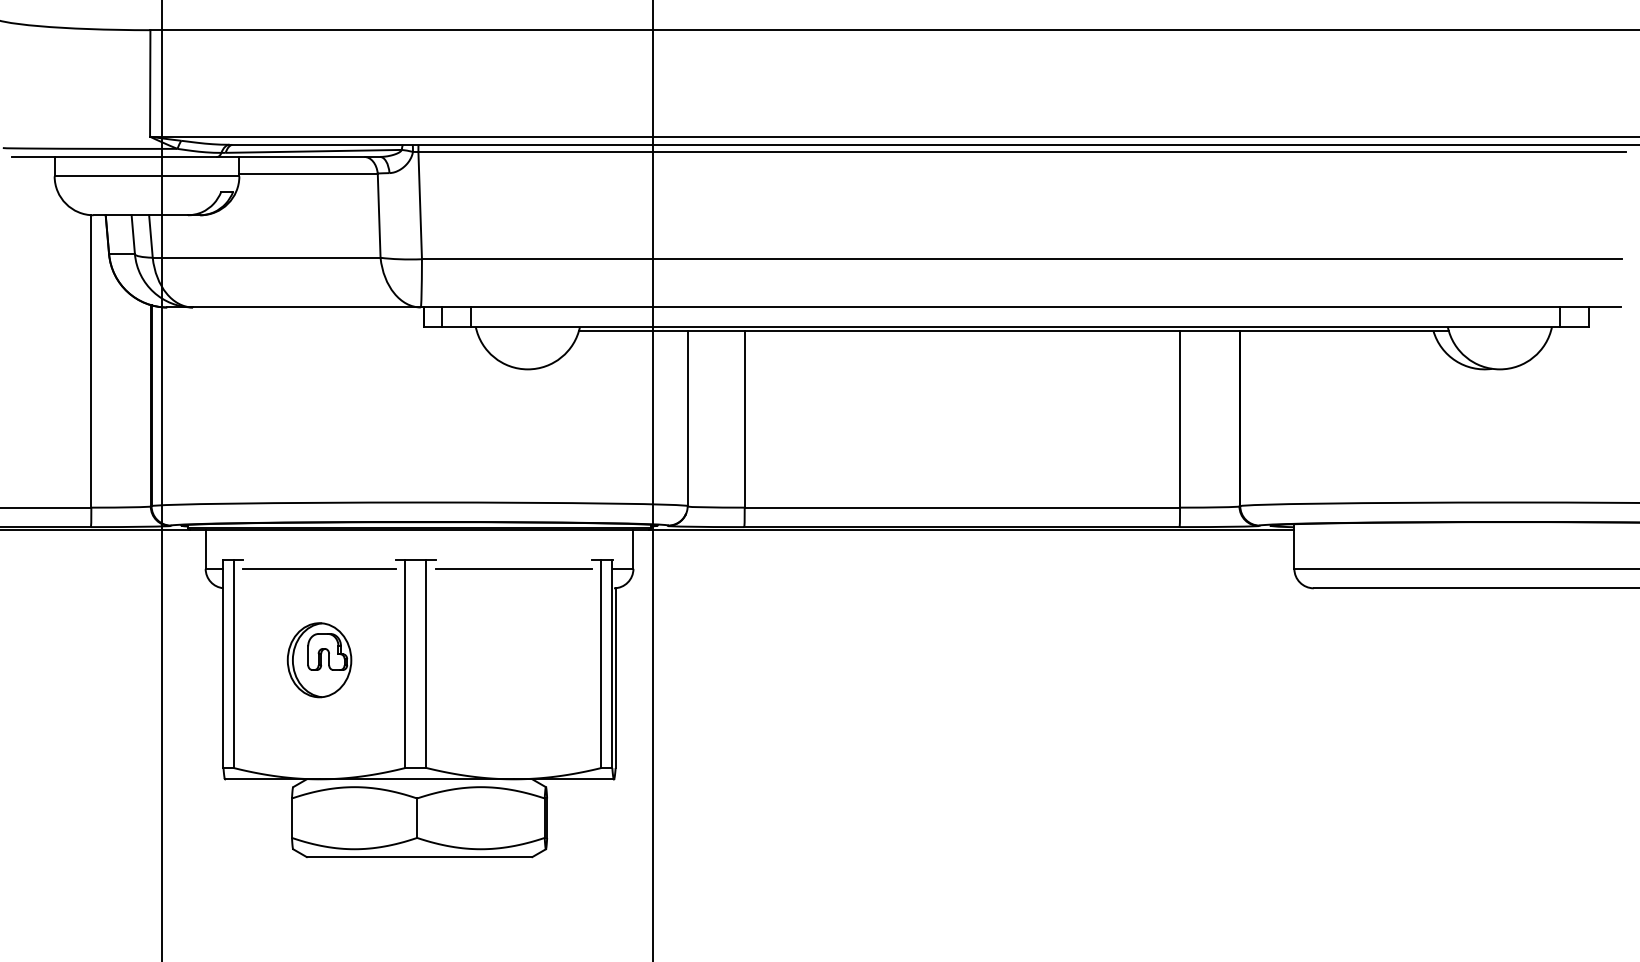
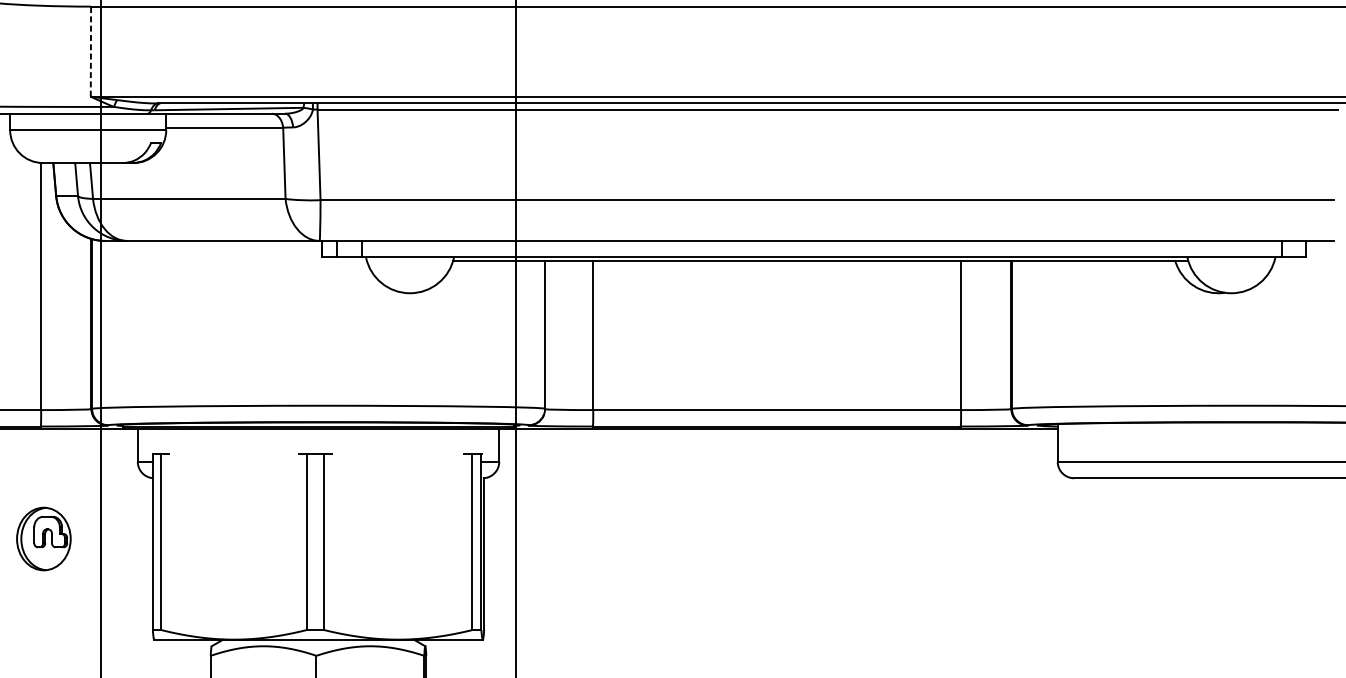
line: (150, 82) -> (91, 50), solid -> dashed
line: (319, 568) -> (233, 461), removed
line: (513, 568) -> (397, 461), removed
part: (319, 660) -> (43, 539), moved

